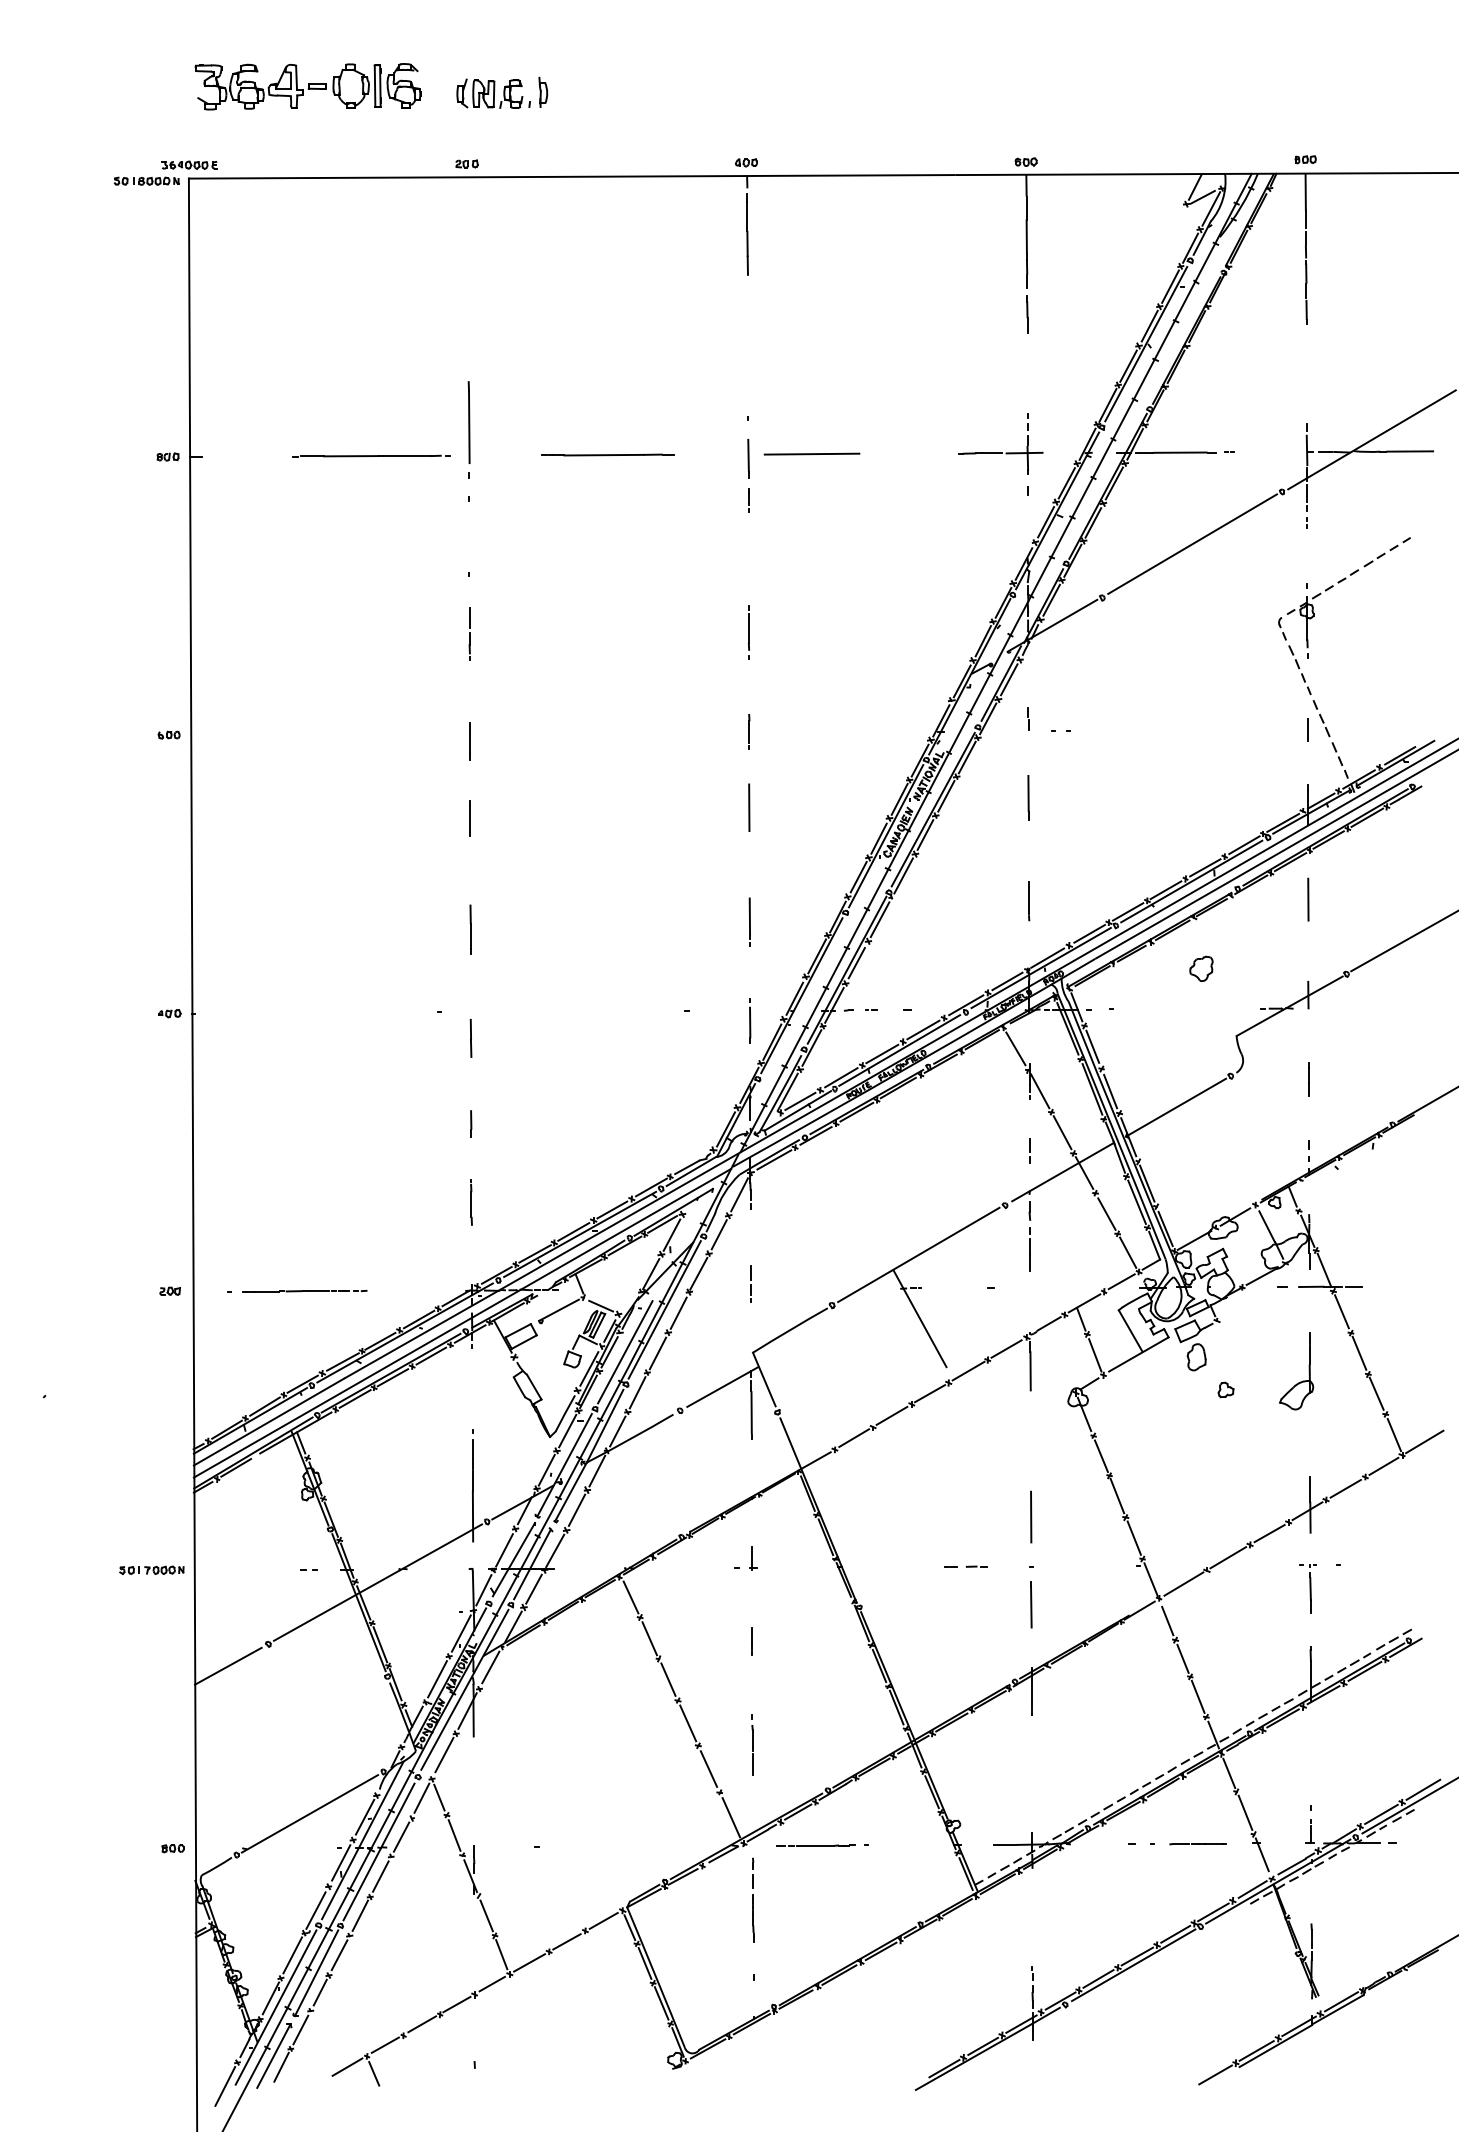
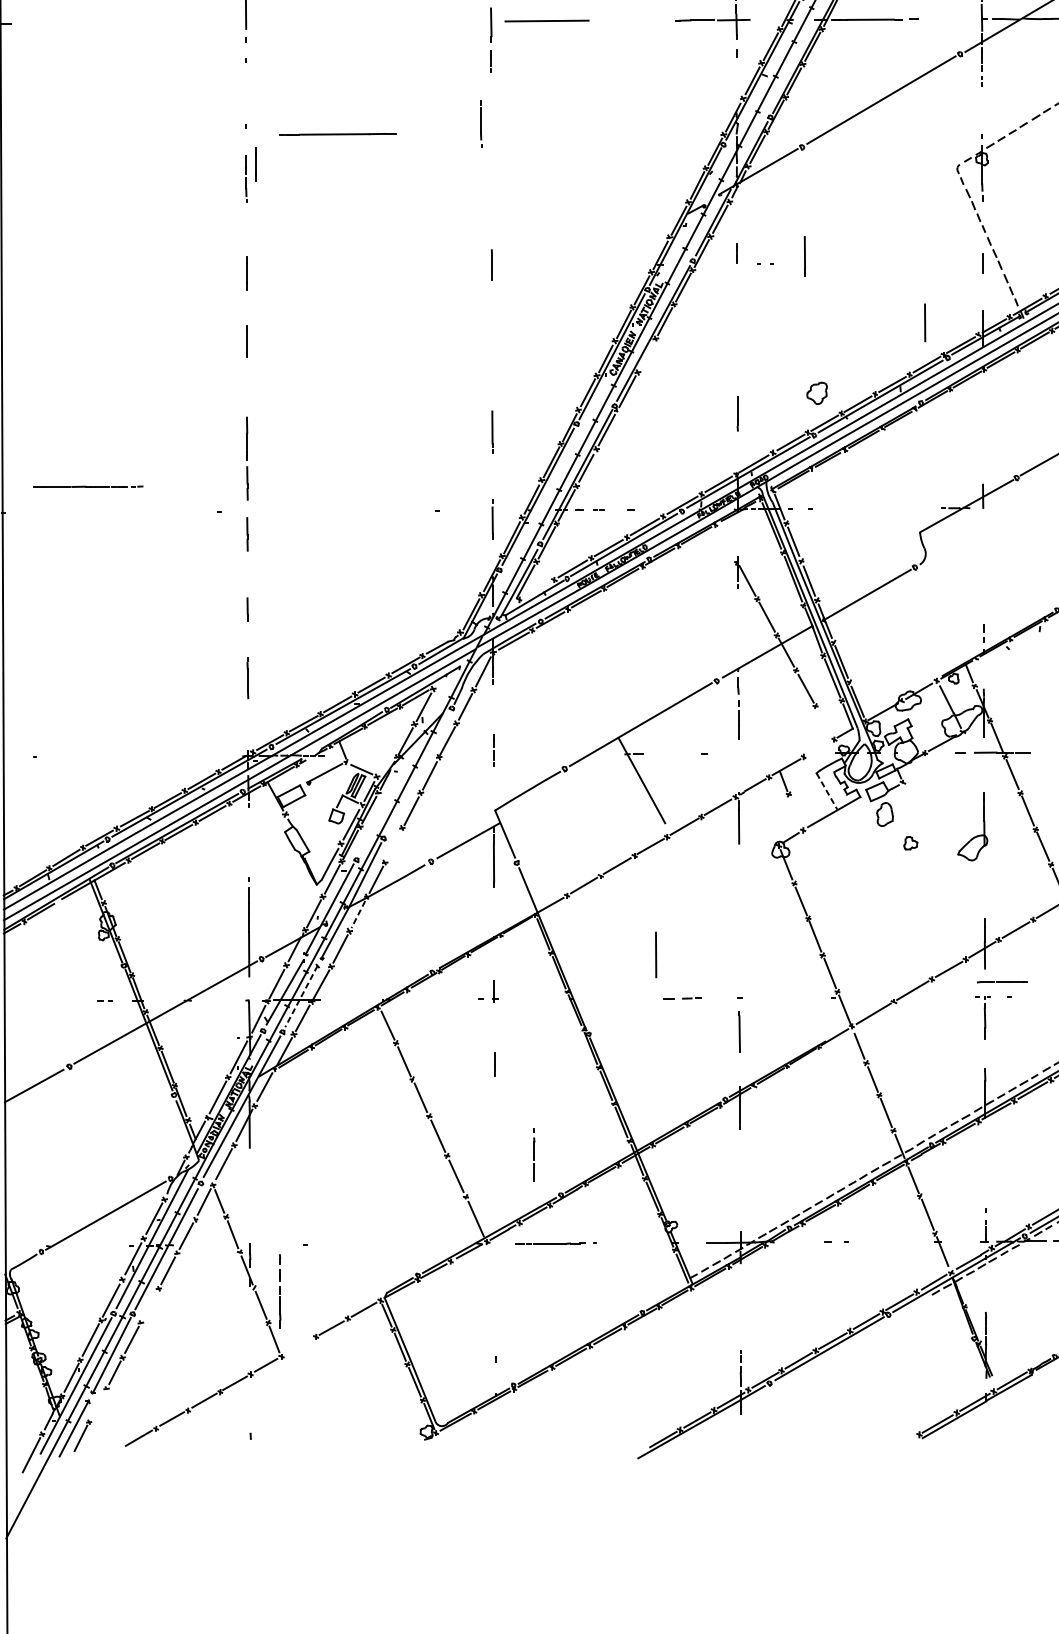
line: (607, 454) -> (337, 133), moved
line: (371, 455) -> (159, 22), removed
line: (480, 617) -> (255, 164), added
part: (749, 632) -> (481, 124), moved
line: (1028, 797) -> (804, 255), moved
line: (749, 807) -> (492, 331), removed
line: (925, 834) -> (646, 355), removed
line: (1308, 899) -> (925, 322), moved
part: (1201, 968) -> (817, 393), moved
line: (470, 980) -> (246, 483), added
line: (1015, 1048) -> (725, 543), removed
line: (1308, 1079) -> (983, 570), removed
line: (800, 1100) -> (536, 588), removed
line: (1029, 1150) -> (738, 632), removed
line: (1128, 1252) -> (825, 722), removed
line: (1121, 1281) -> (818, 747), removed
part: (304, 1291) -> (87, 487), moved
line: (664, 1309) -> (417, 772), removed
line: (1130, 1330) -> (826, 791), solid -> dashed
line: (625, 1352) -> (383, 810), removed
line: (1095, 1355) -> (796, 812), removed
line: (637, 1392) -> (393, 845), removed
line: (597, 1471) -> (358, 914), solid -> dashed
line: (1031, 1516) -> (656, 954), moved
line: (532, 1564) -> (301, 996), solid -> dashed
line: (752, 1744) -> (534, 1154), moved
line: (1197, 1844) -> (1001, 982), moved
part: (753, 1899) -> (280, 1290), moved
line: (360, 1915) -> (150, 1305), removed
line: (529, 1962) -> (298, 1346), removed
line: (300, 2029) -> (97, 1405), removed
line: (374, 2073) -> (162, 1443), removed
line: (1215, 2074) -> (901, 1444), removed

